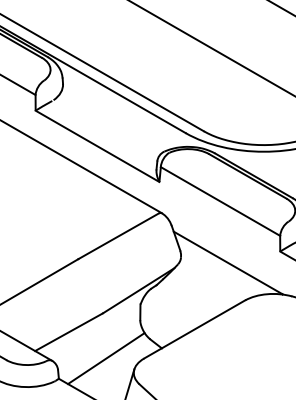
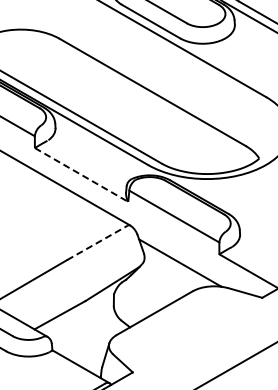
line: (97, 145) -> (81, 174), solid -> dashed
line: (118, 235) -> (97, 242), solid -> dashed
line: (106, 357) -> (88, 334), removed

